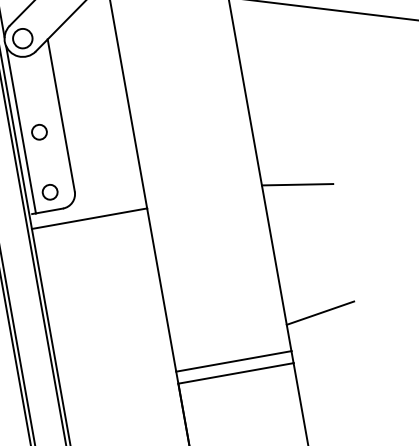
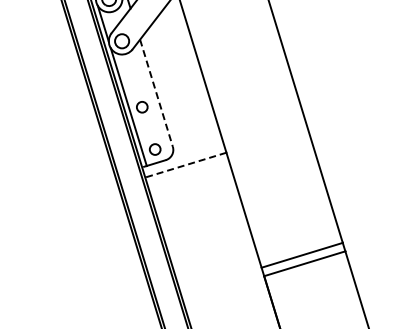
line: (61, 115) -> (156, 93), solid -> dashed
line: (297, 184) -> (332, 122), removed
line: (89, 219) -> (185, 165), solid -> dashed
line: (320, 312) -> (360, 212), removed

